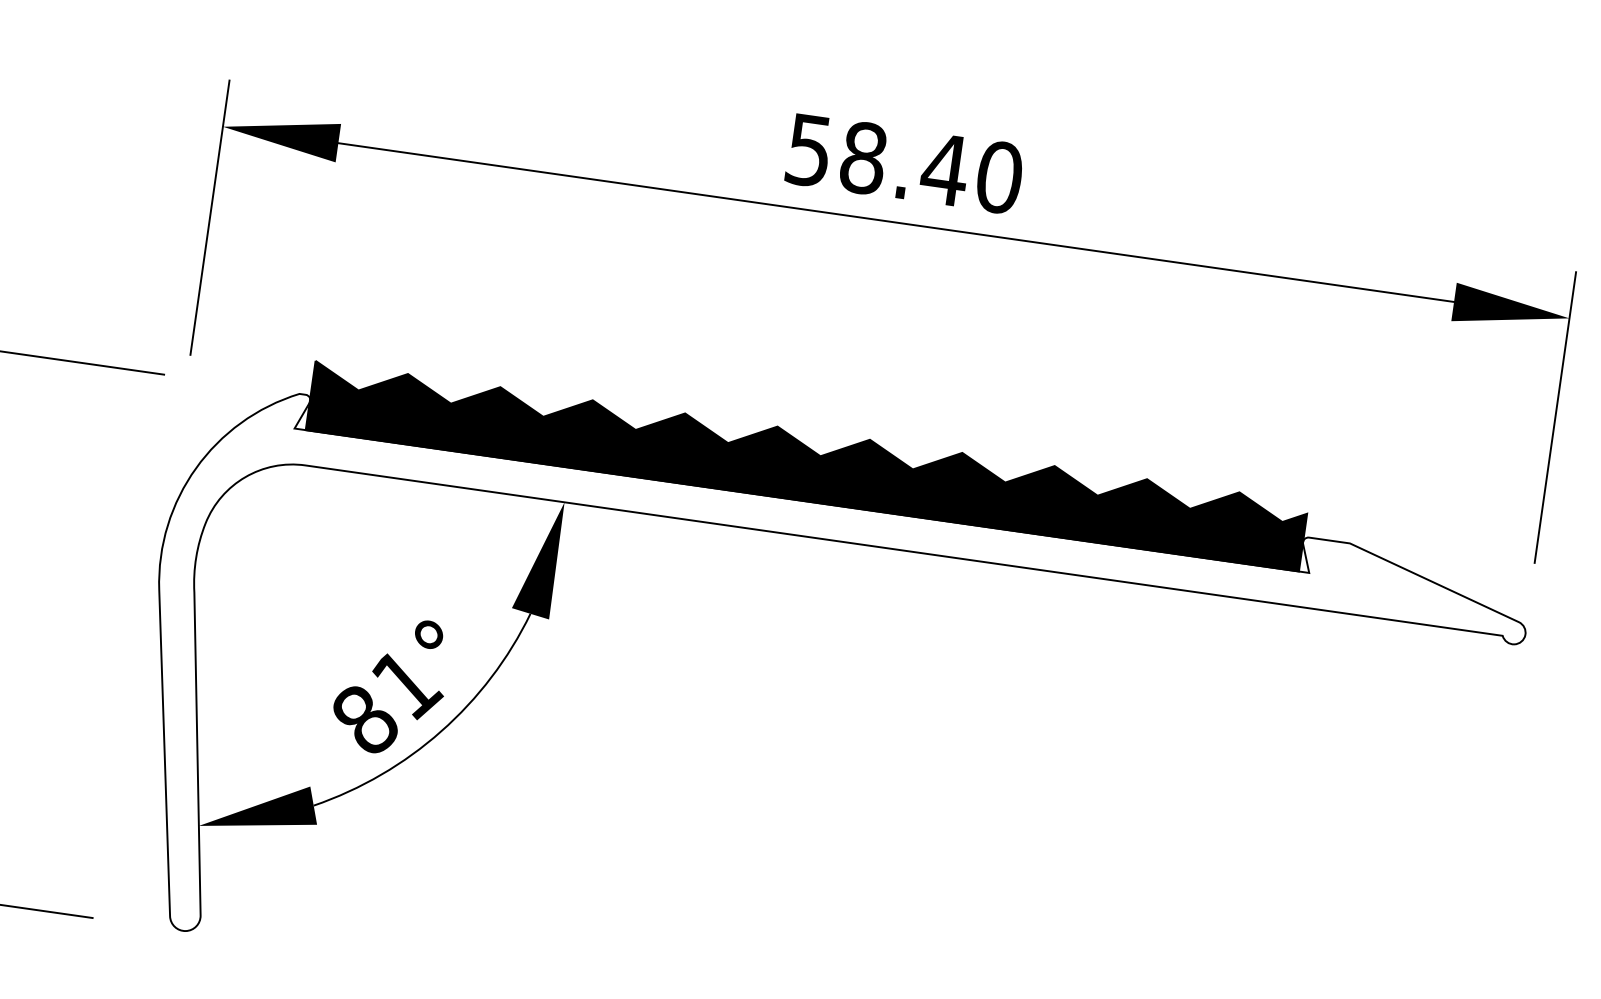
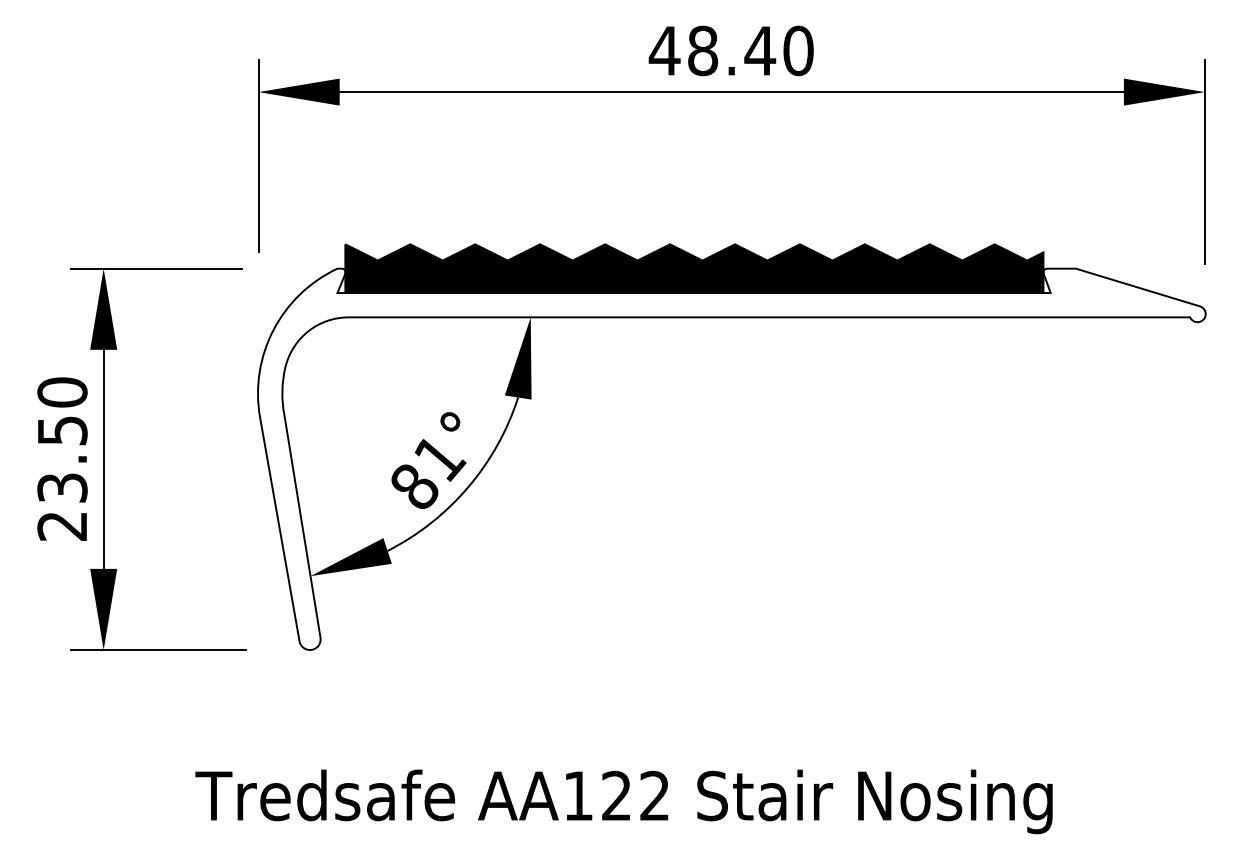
text: (808, 151) -> (664, 51), 58.40 -> 48.40

